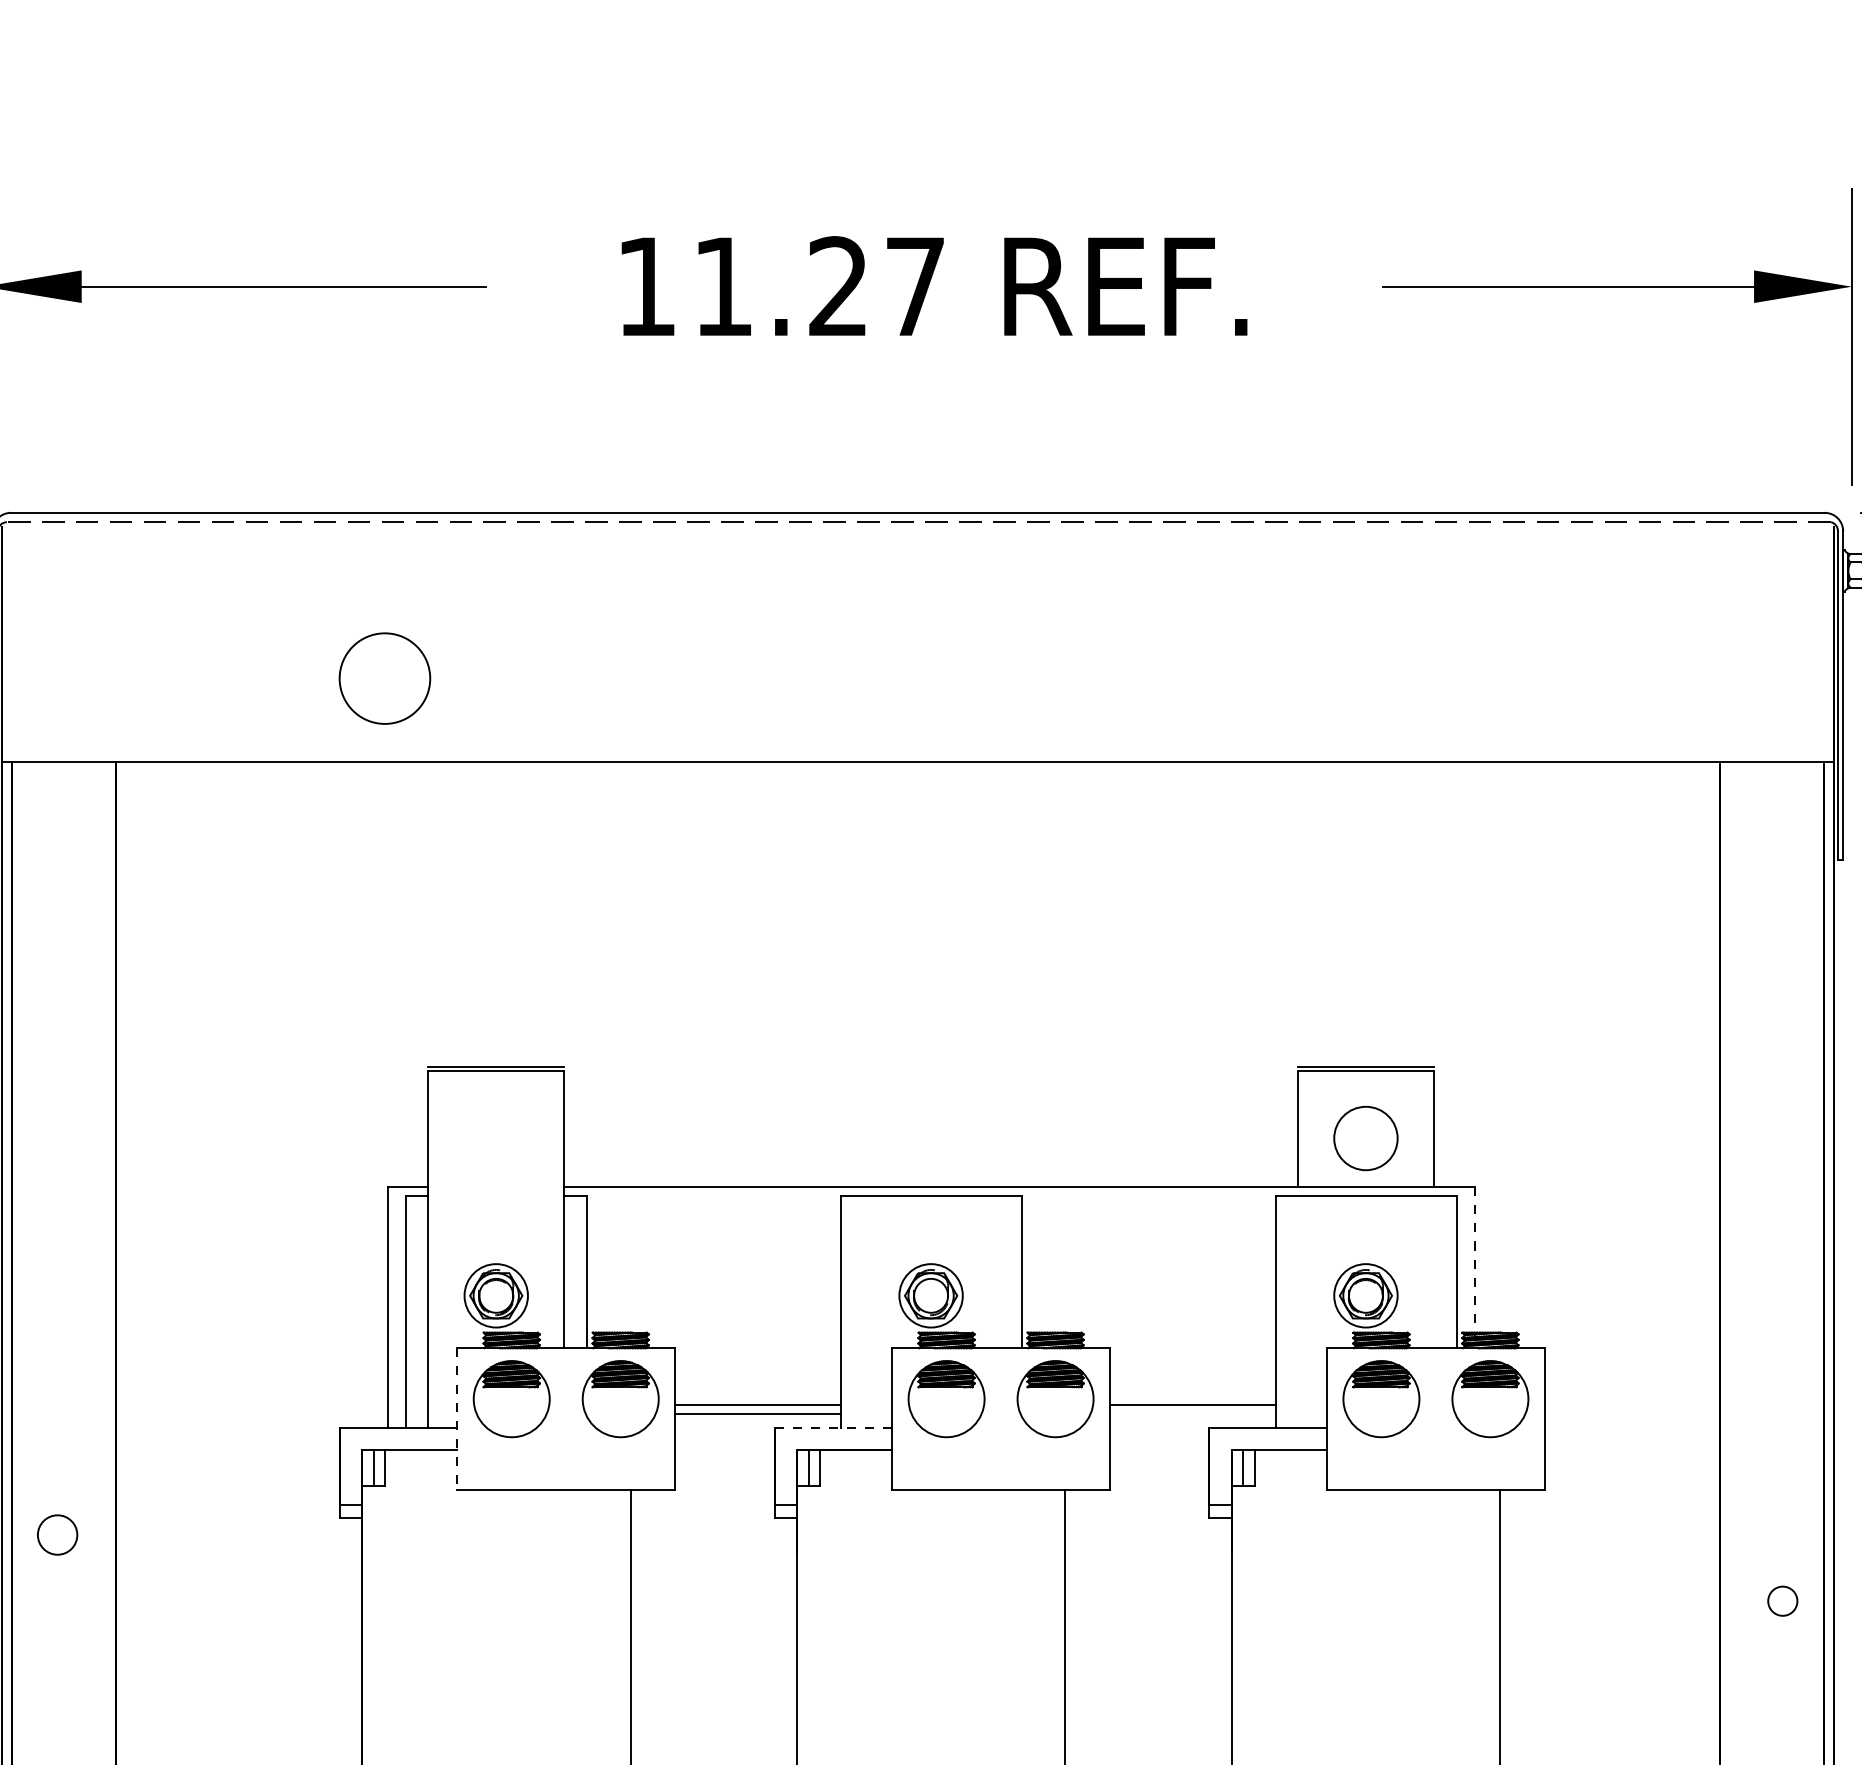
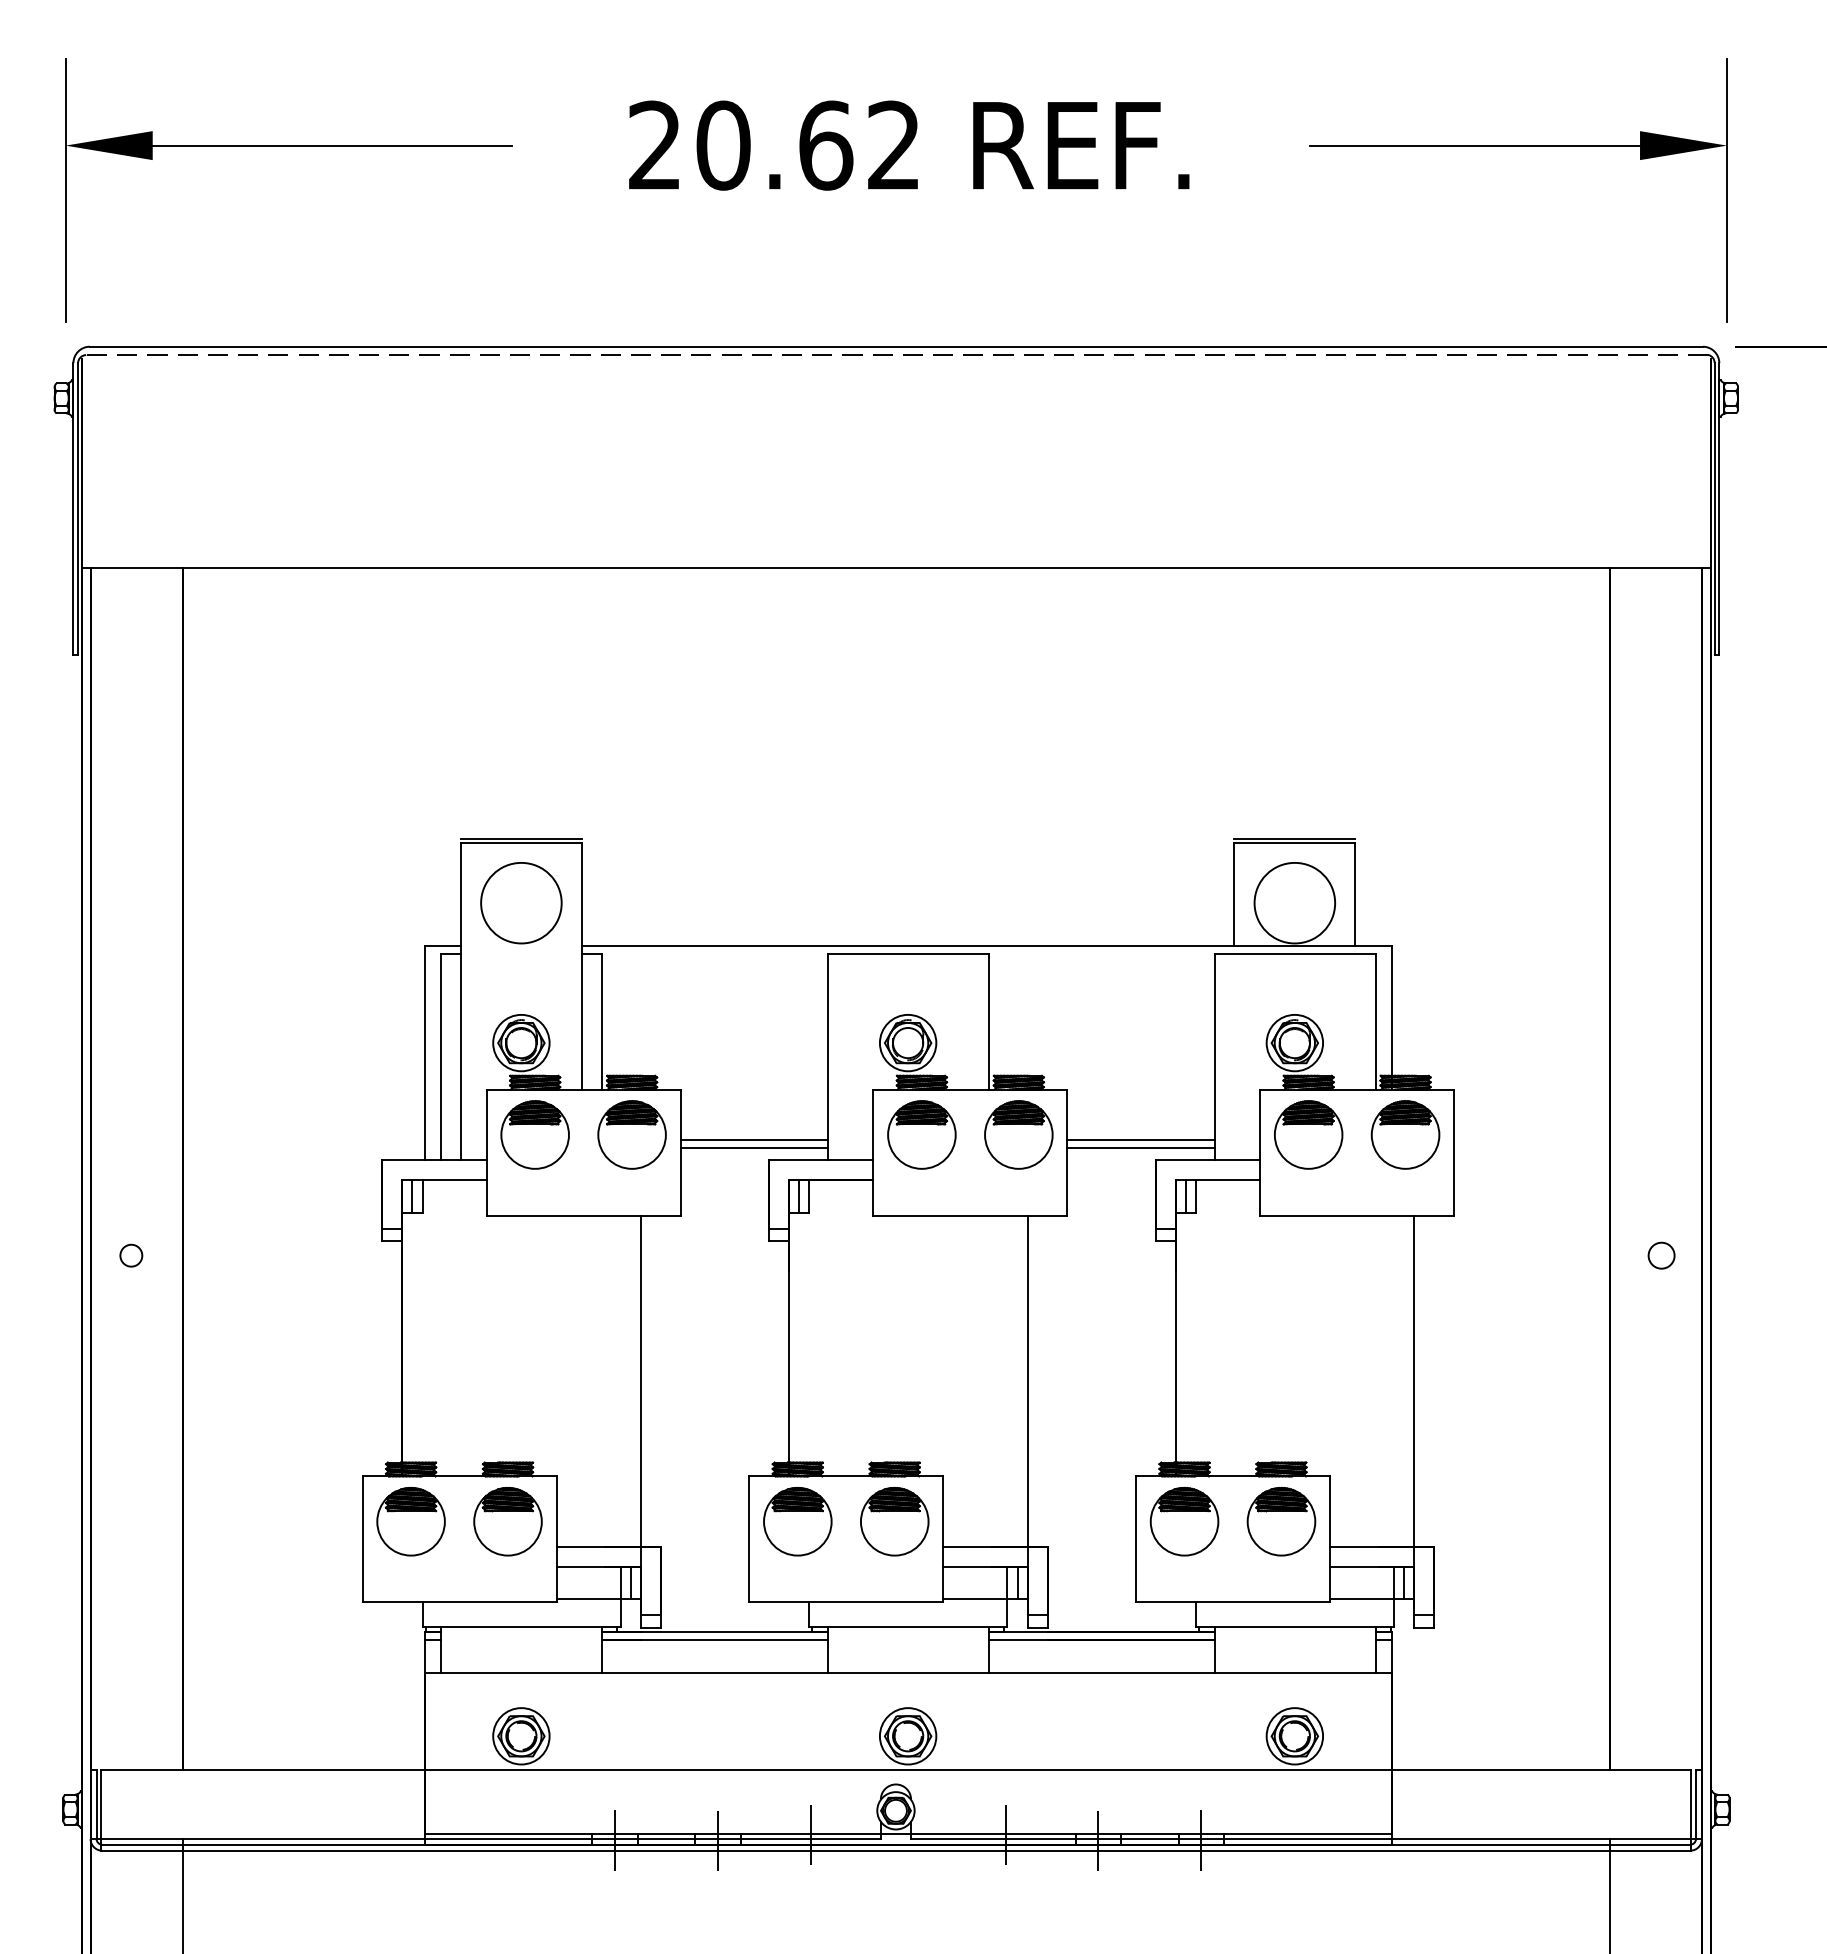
text: (780, 286) -> (774, 145), 11.27 -> 20.62
circle: (385, 678) -> (521, 903), moved
circle: (1365, 1137) -> (1294, 902), size x1.43
line: (1474, 1268) -> (1391, 1018), dashed -> solid
line: (1192, 1413) -> (1140, 1147), added
line: (457, 1418) -> (486, 1152), dashed -> solid
line: (833, 1427) -> (821, 1160), dashed -> solid
circle: (57, 1534) -> (131, 1255), size x0.62
circle: (1782, 1601) -> (1661, 1255), moved

